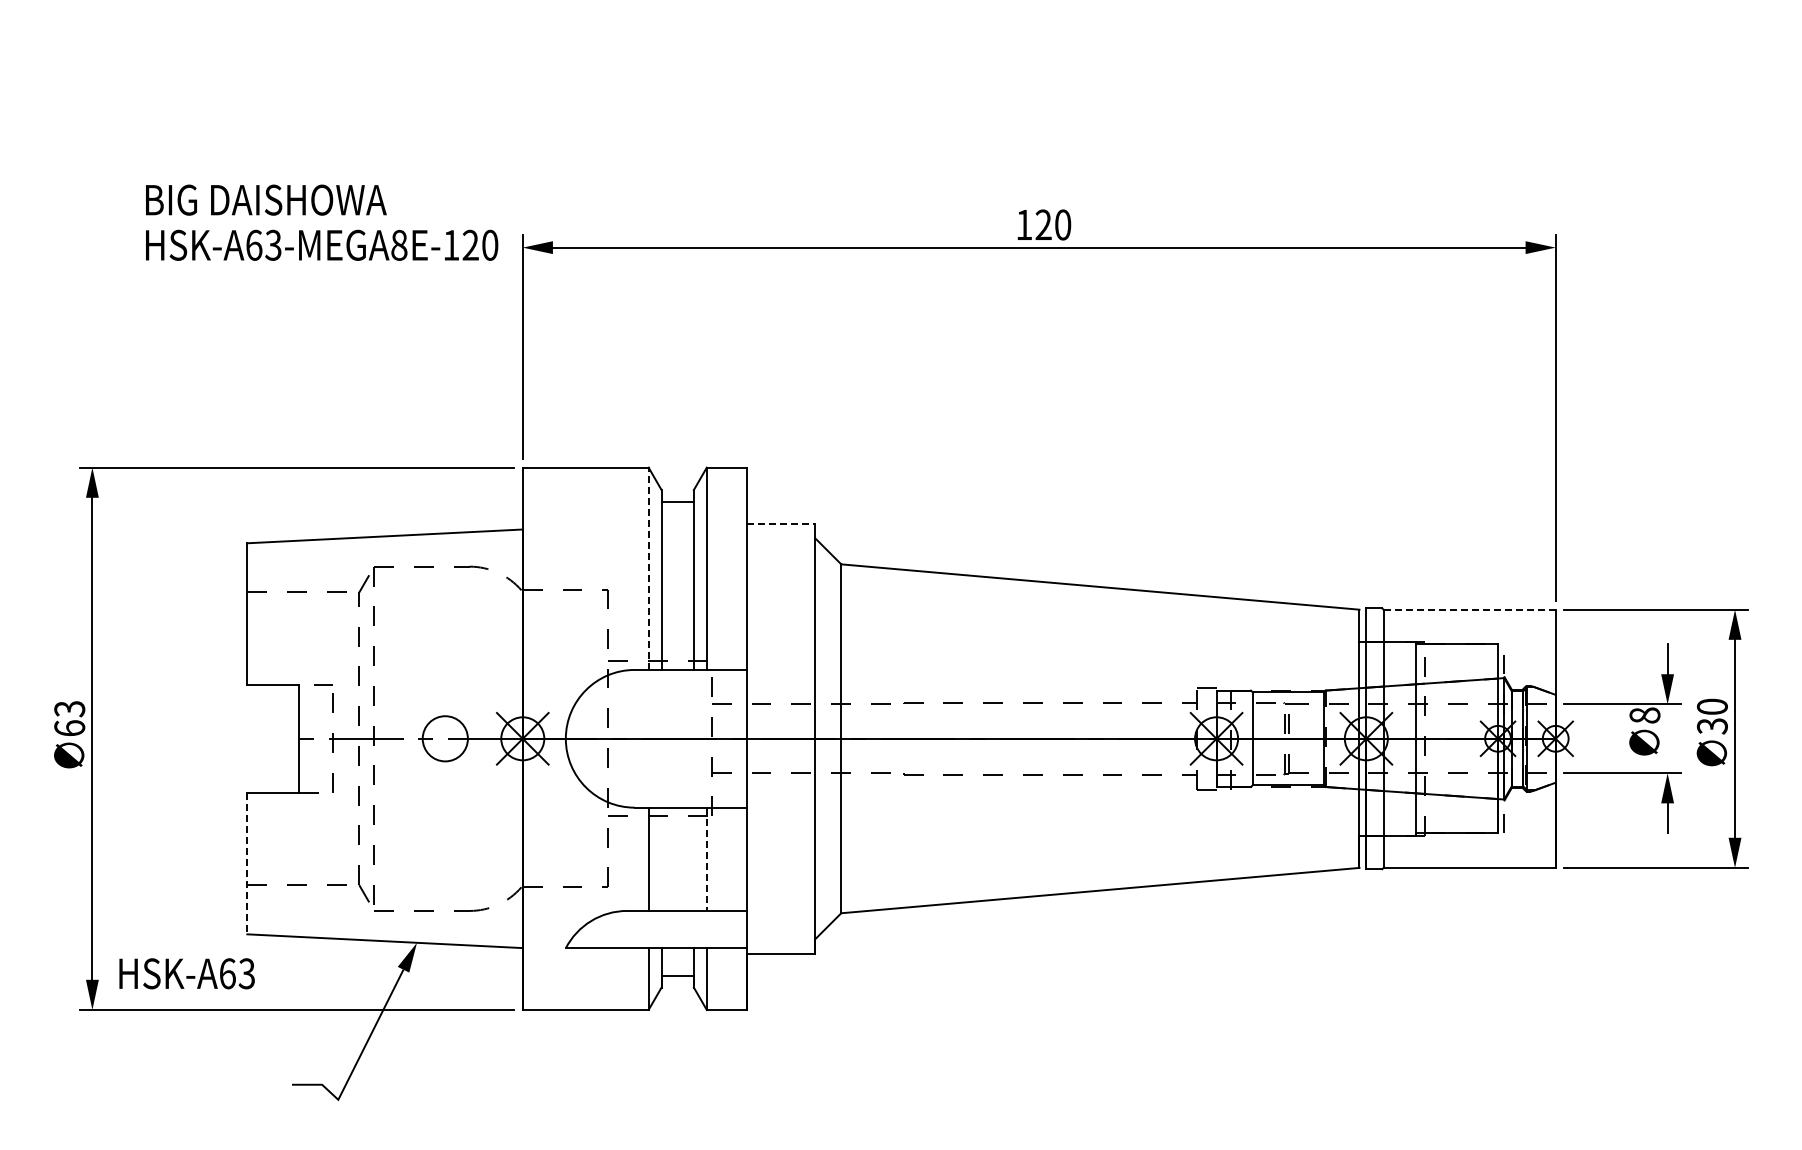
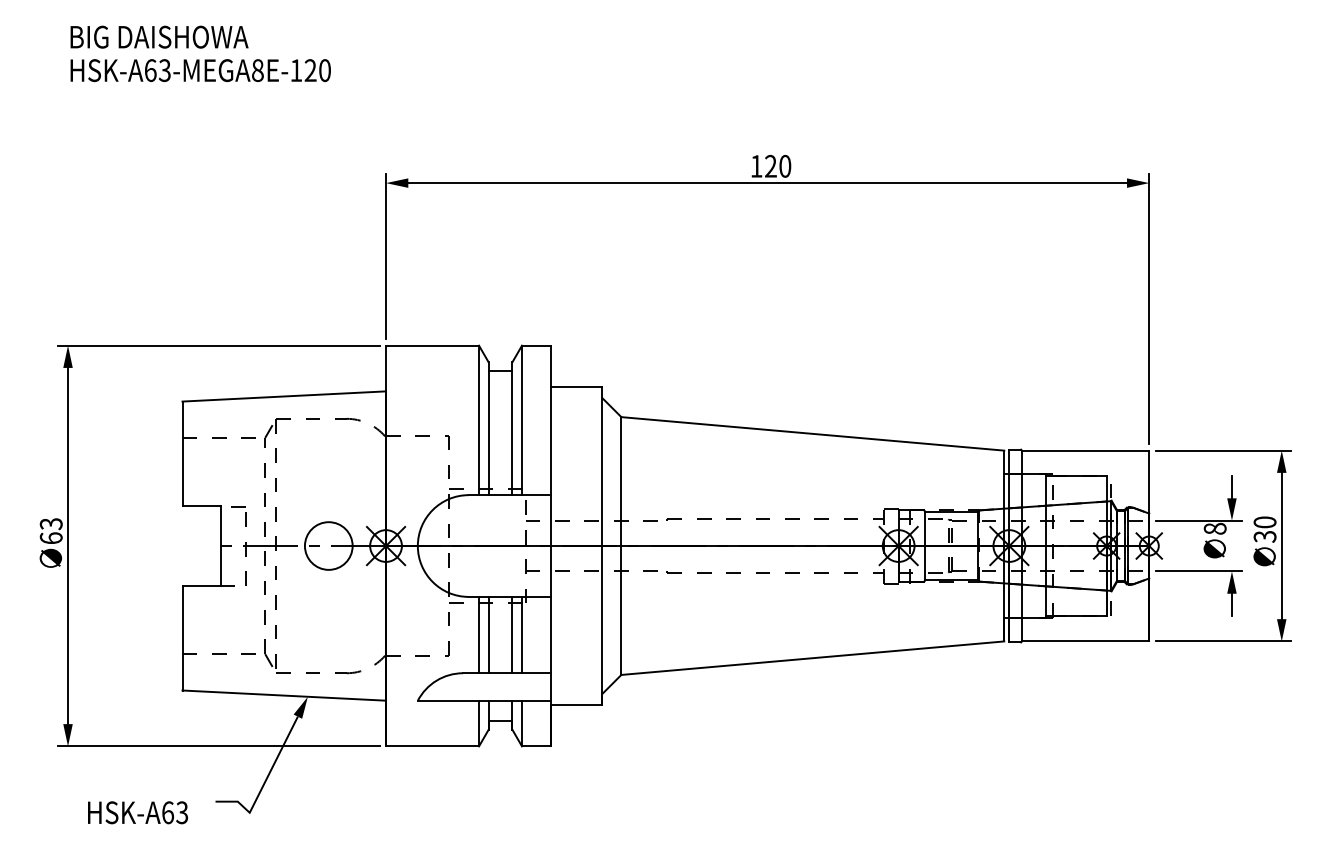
text: (322, 222) -> (201, 53), moved
line: (781, 523) -> (577, 386), dashed -> solid
line: (648, 568) -> (478, 420), dashed -> solid
line: (1470, 609) -> (1086, 450), dashed -> solid
circle: (445, 738) -> (328, 545), size x1.43
line: (661, 858) -> (488, 634), added
line: (693, 858) -> (512, 634), added
line: (706, 859) -> (521, 635), dashed -> solid
line: (247, 863) -> (182, 638), dashed -> solid
text: (186, 973) -> (137, 812), moved

